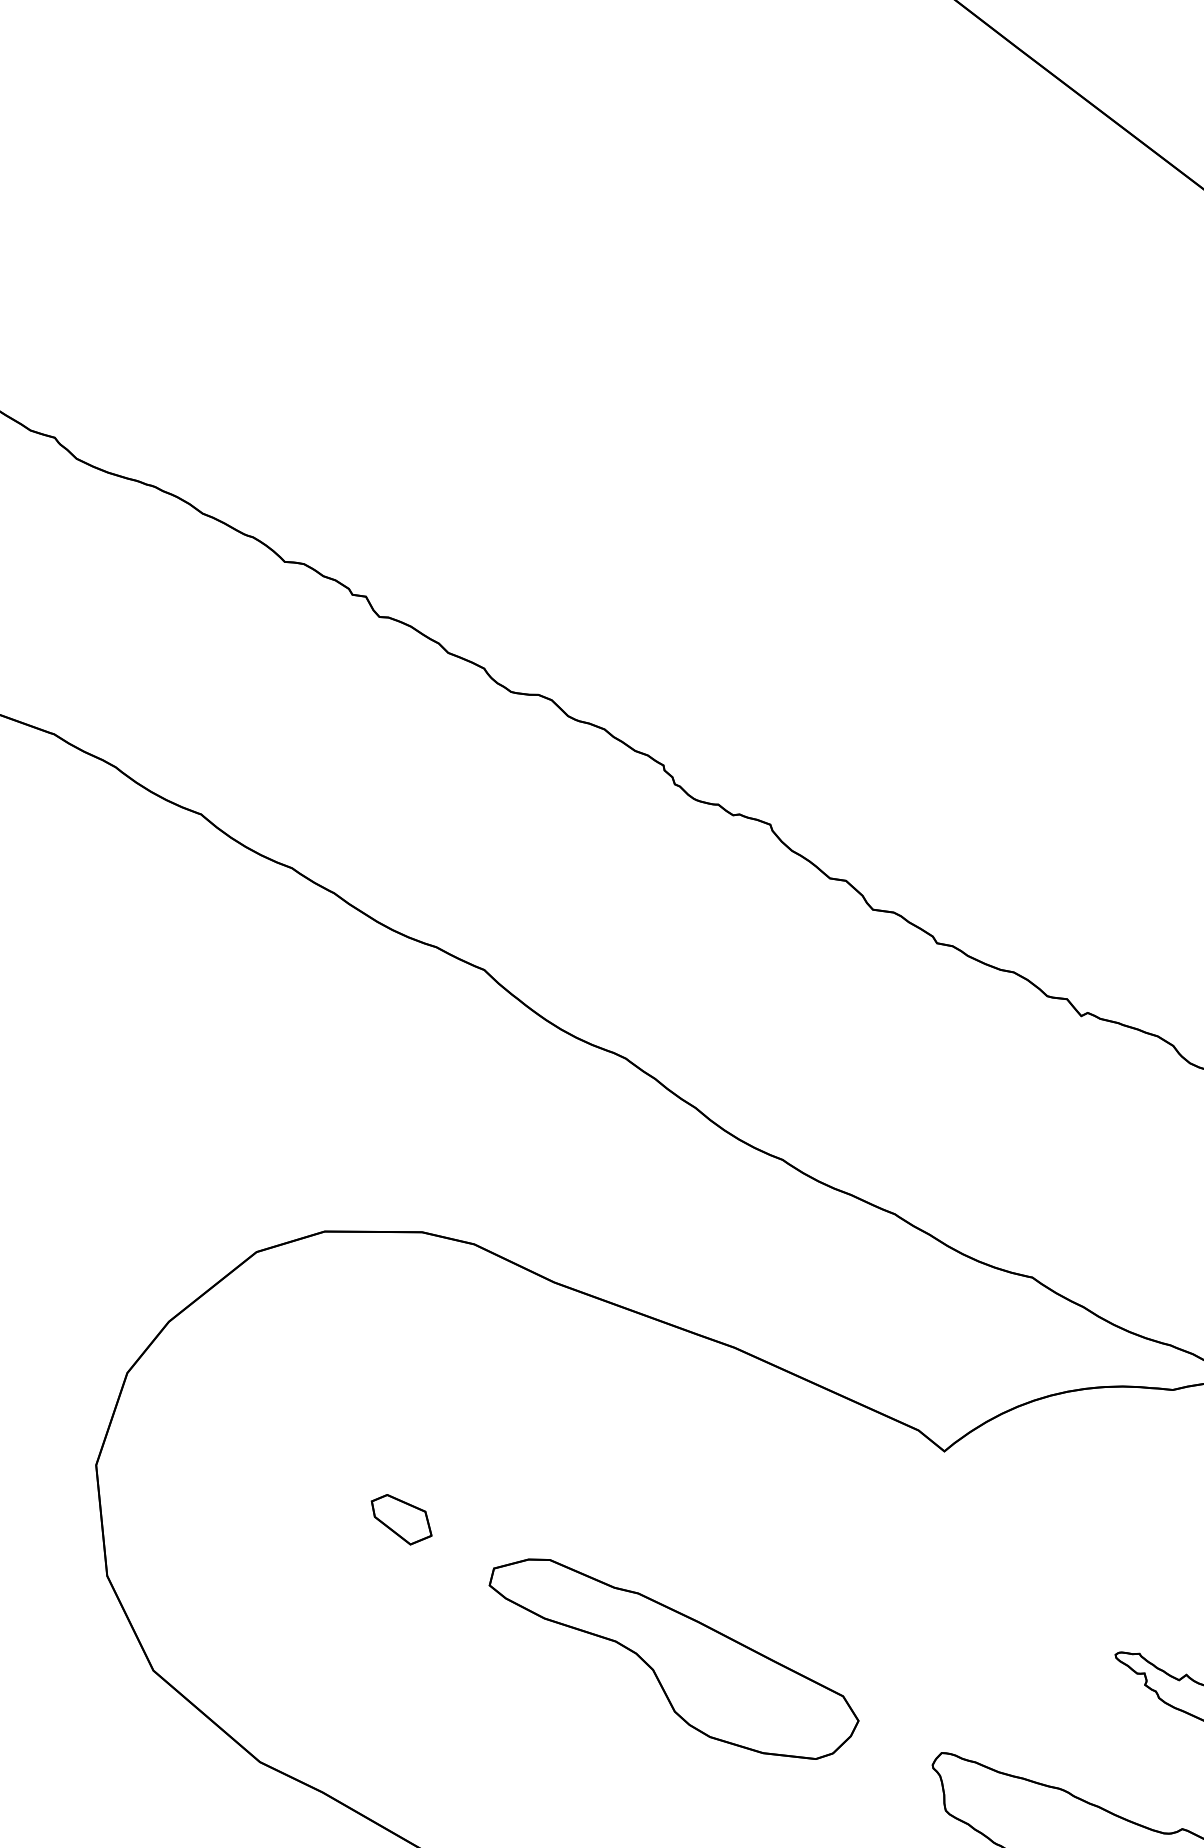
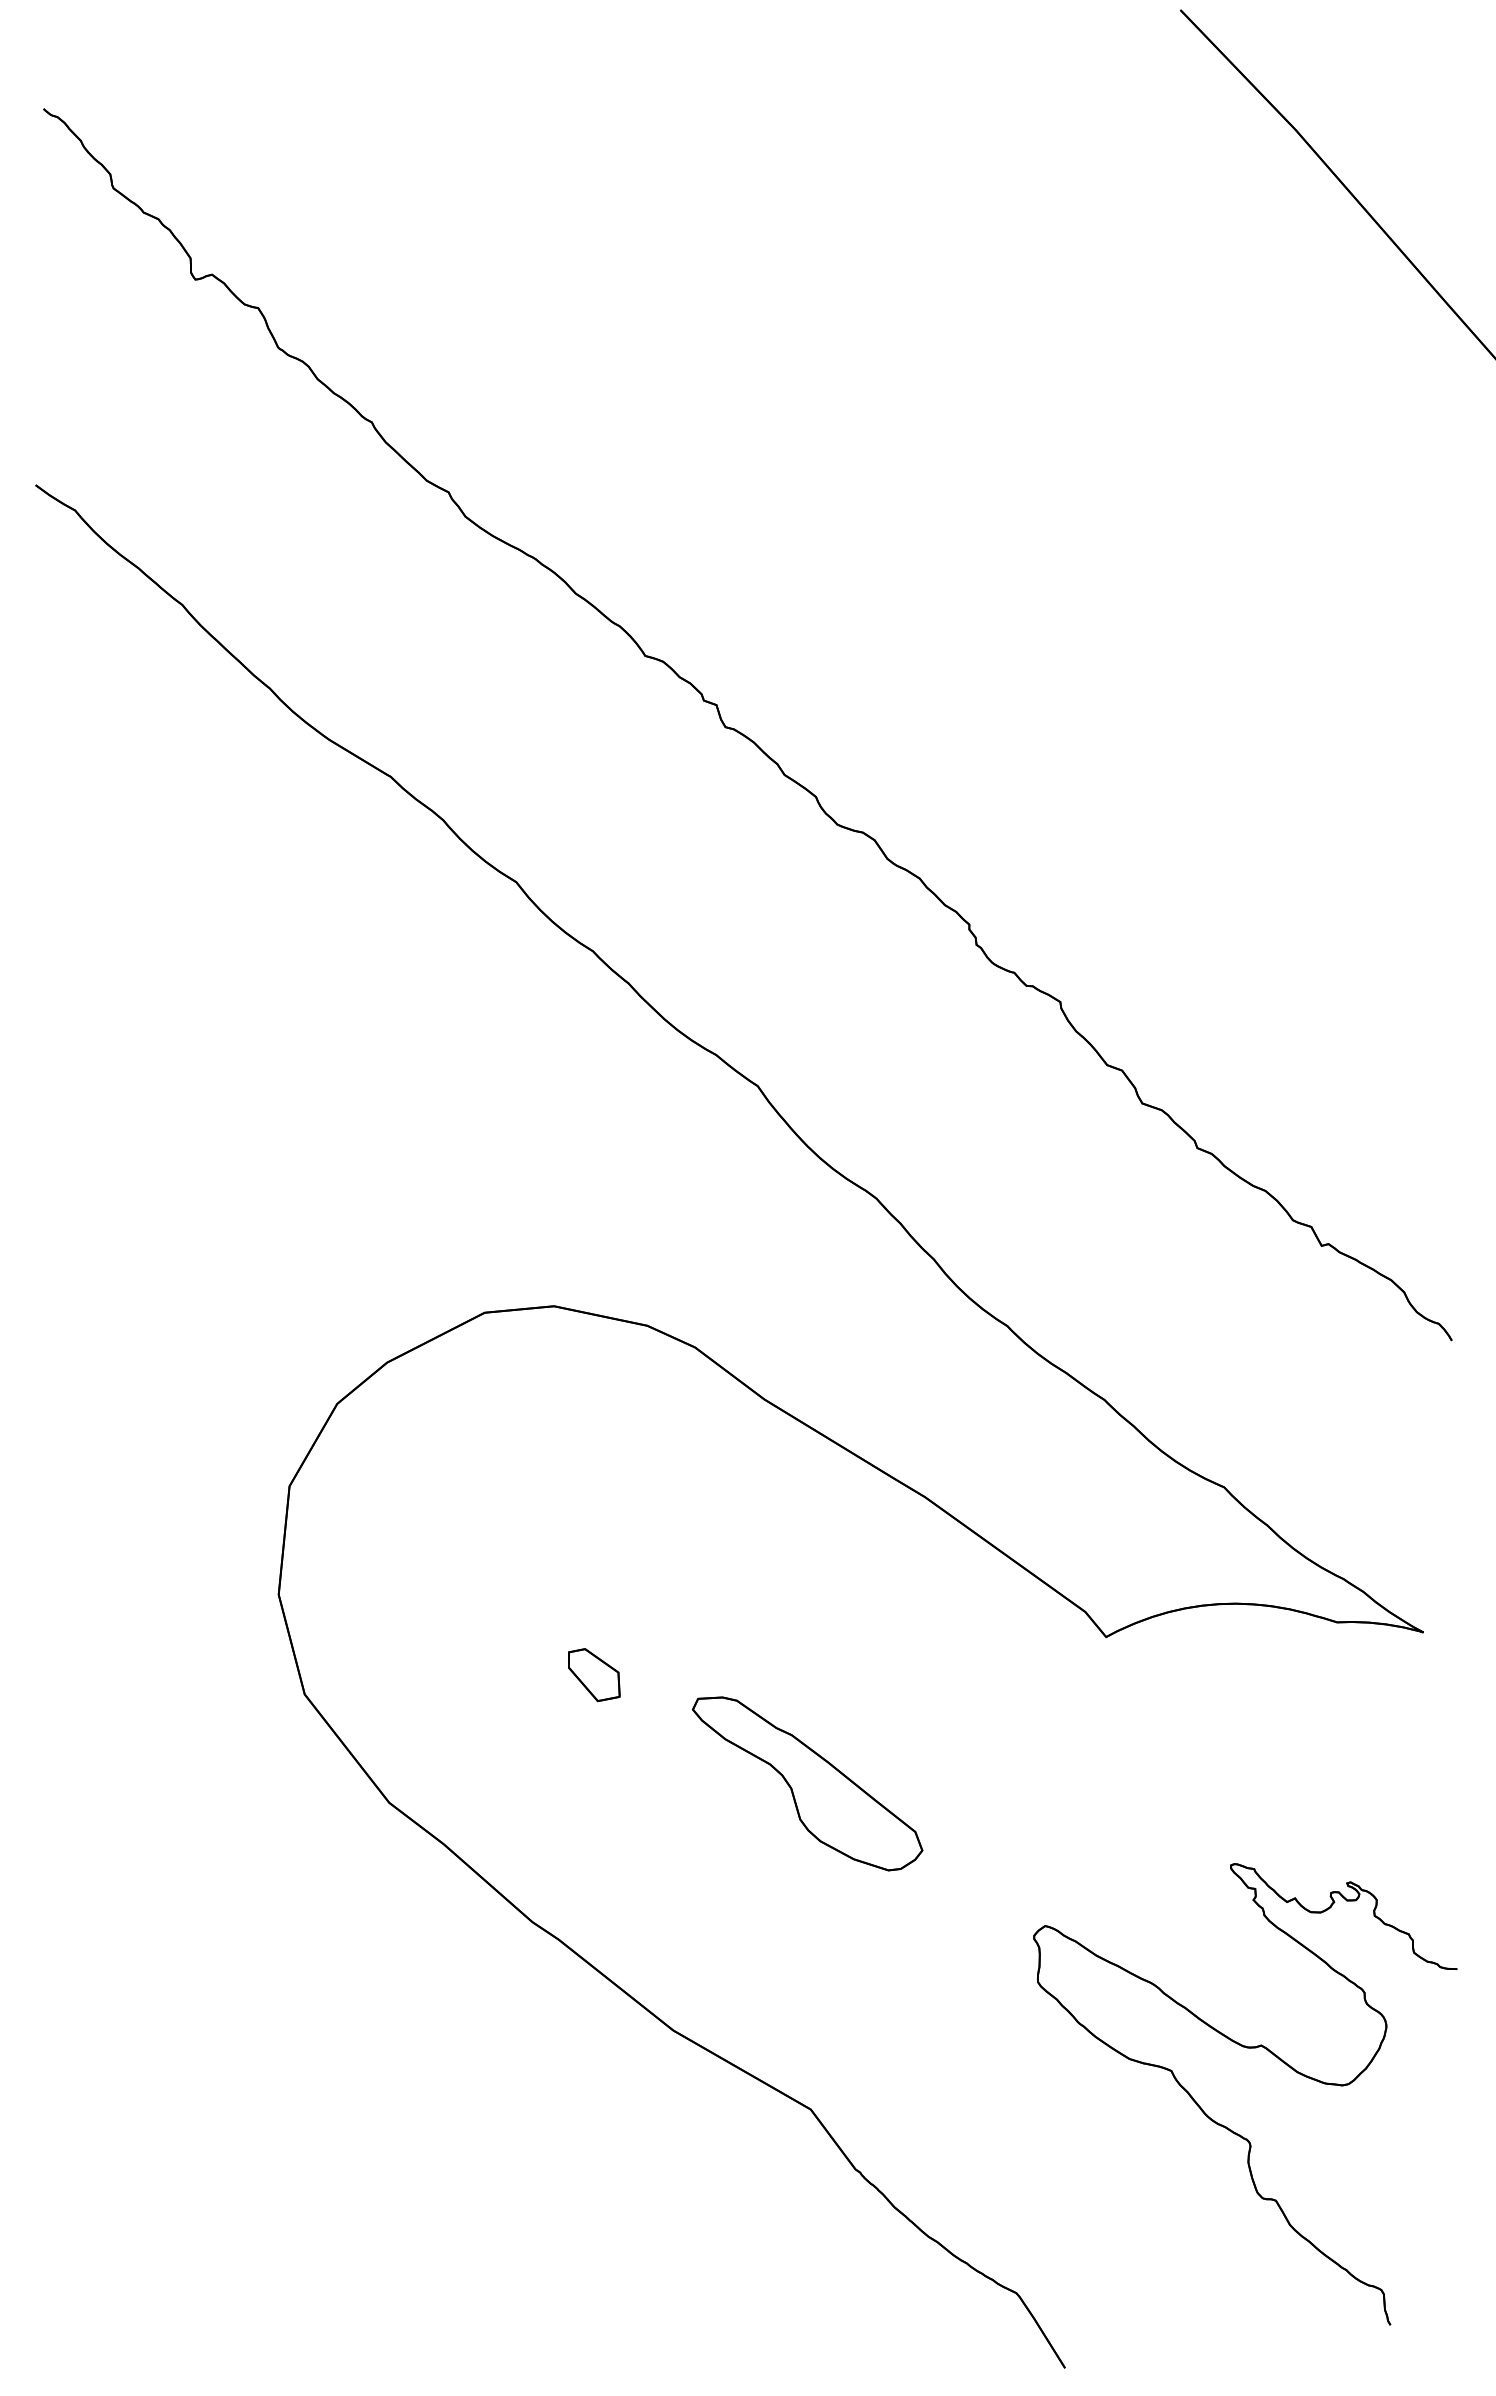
part: (402, 1519) -> (594, 1675), moved
part: (674, 1658) -> (807, 1783), size x0.7

